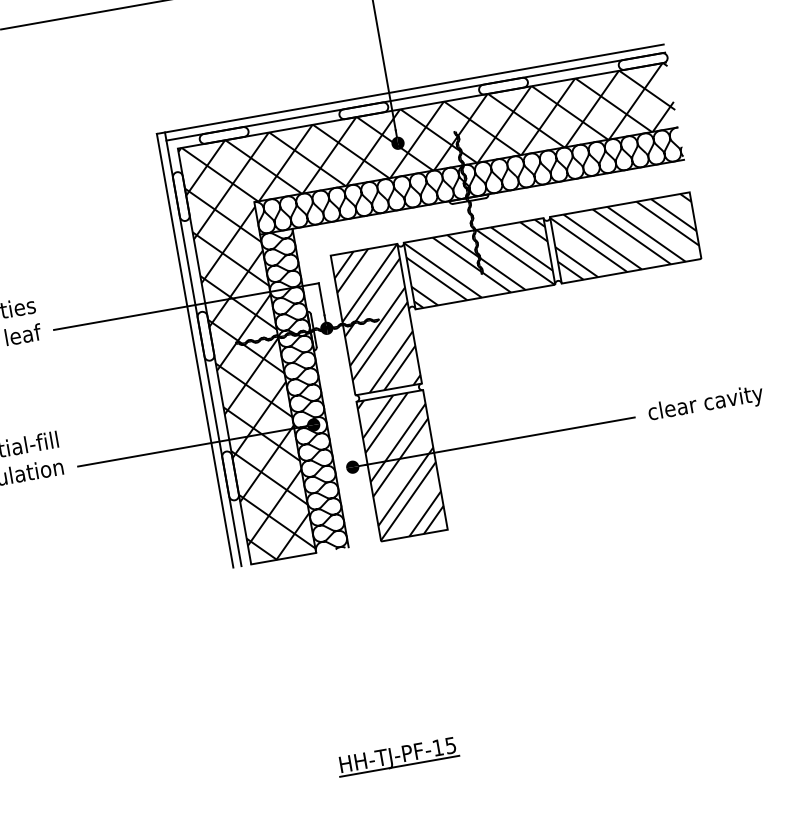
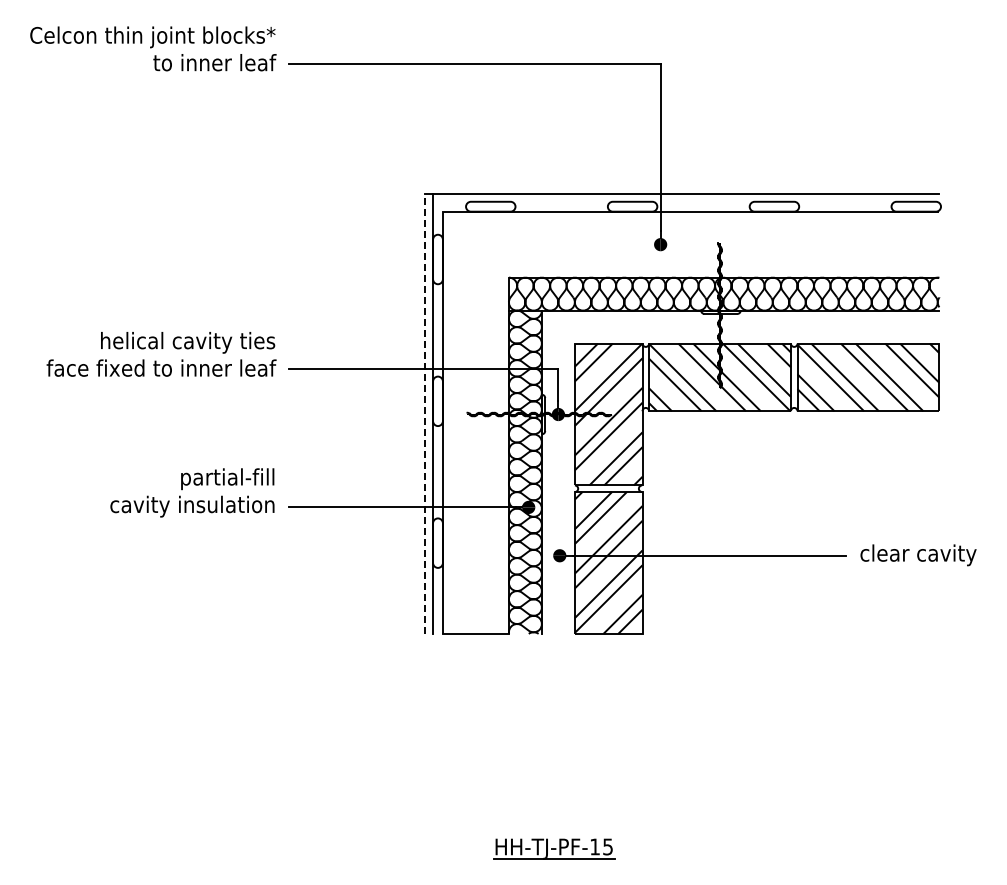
line: (416, 96) -> (686, 201), removed
hatch: (458, 313) -> (690, 422), removed
line: (194, 350) -> (424, 413), solid -> dashed

